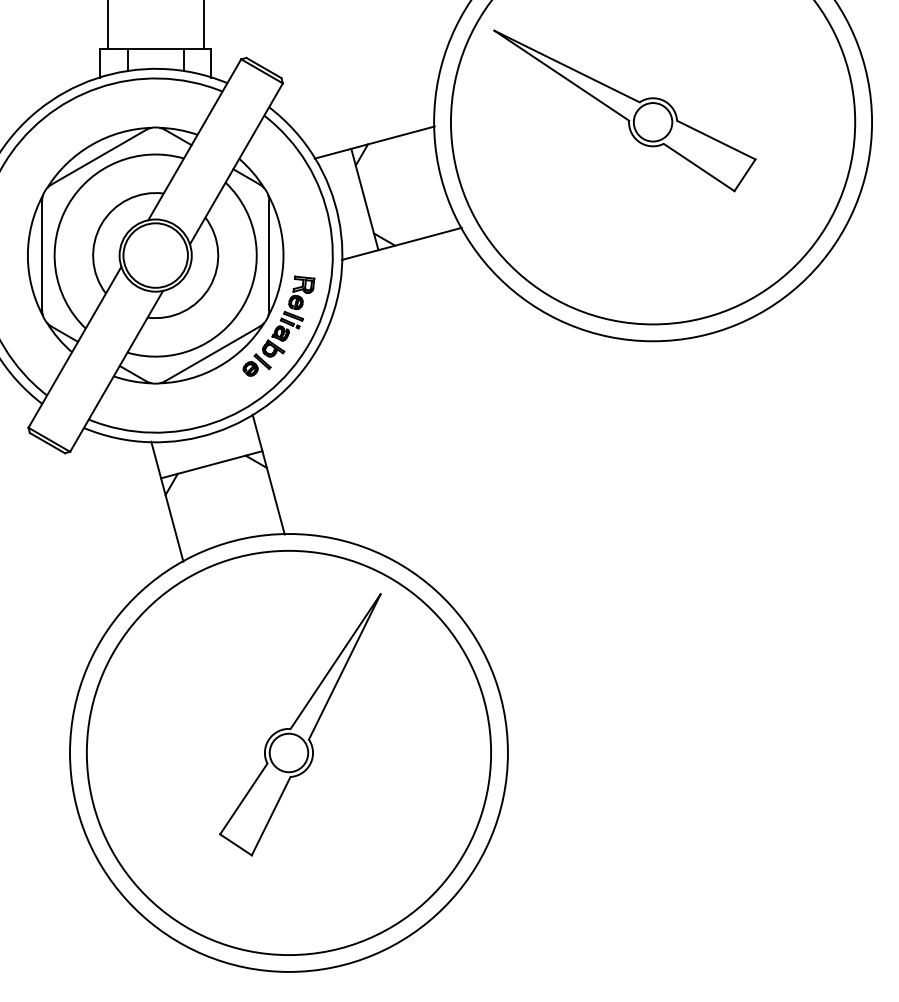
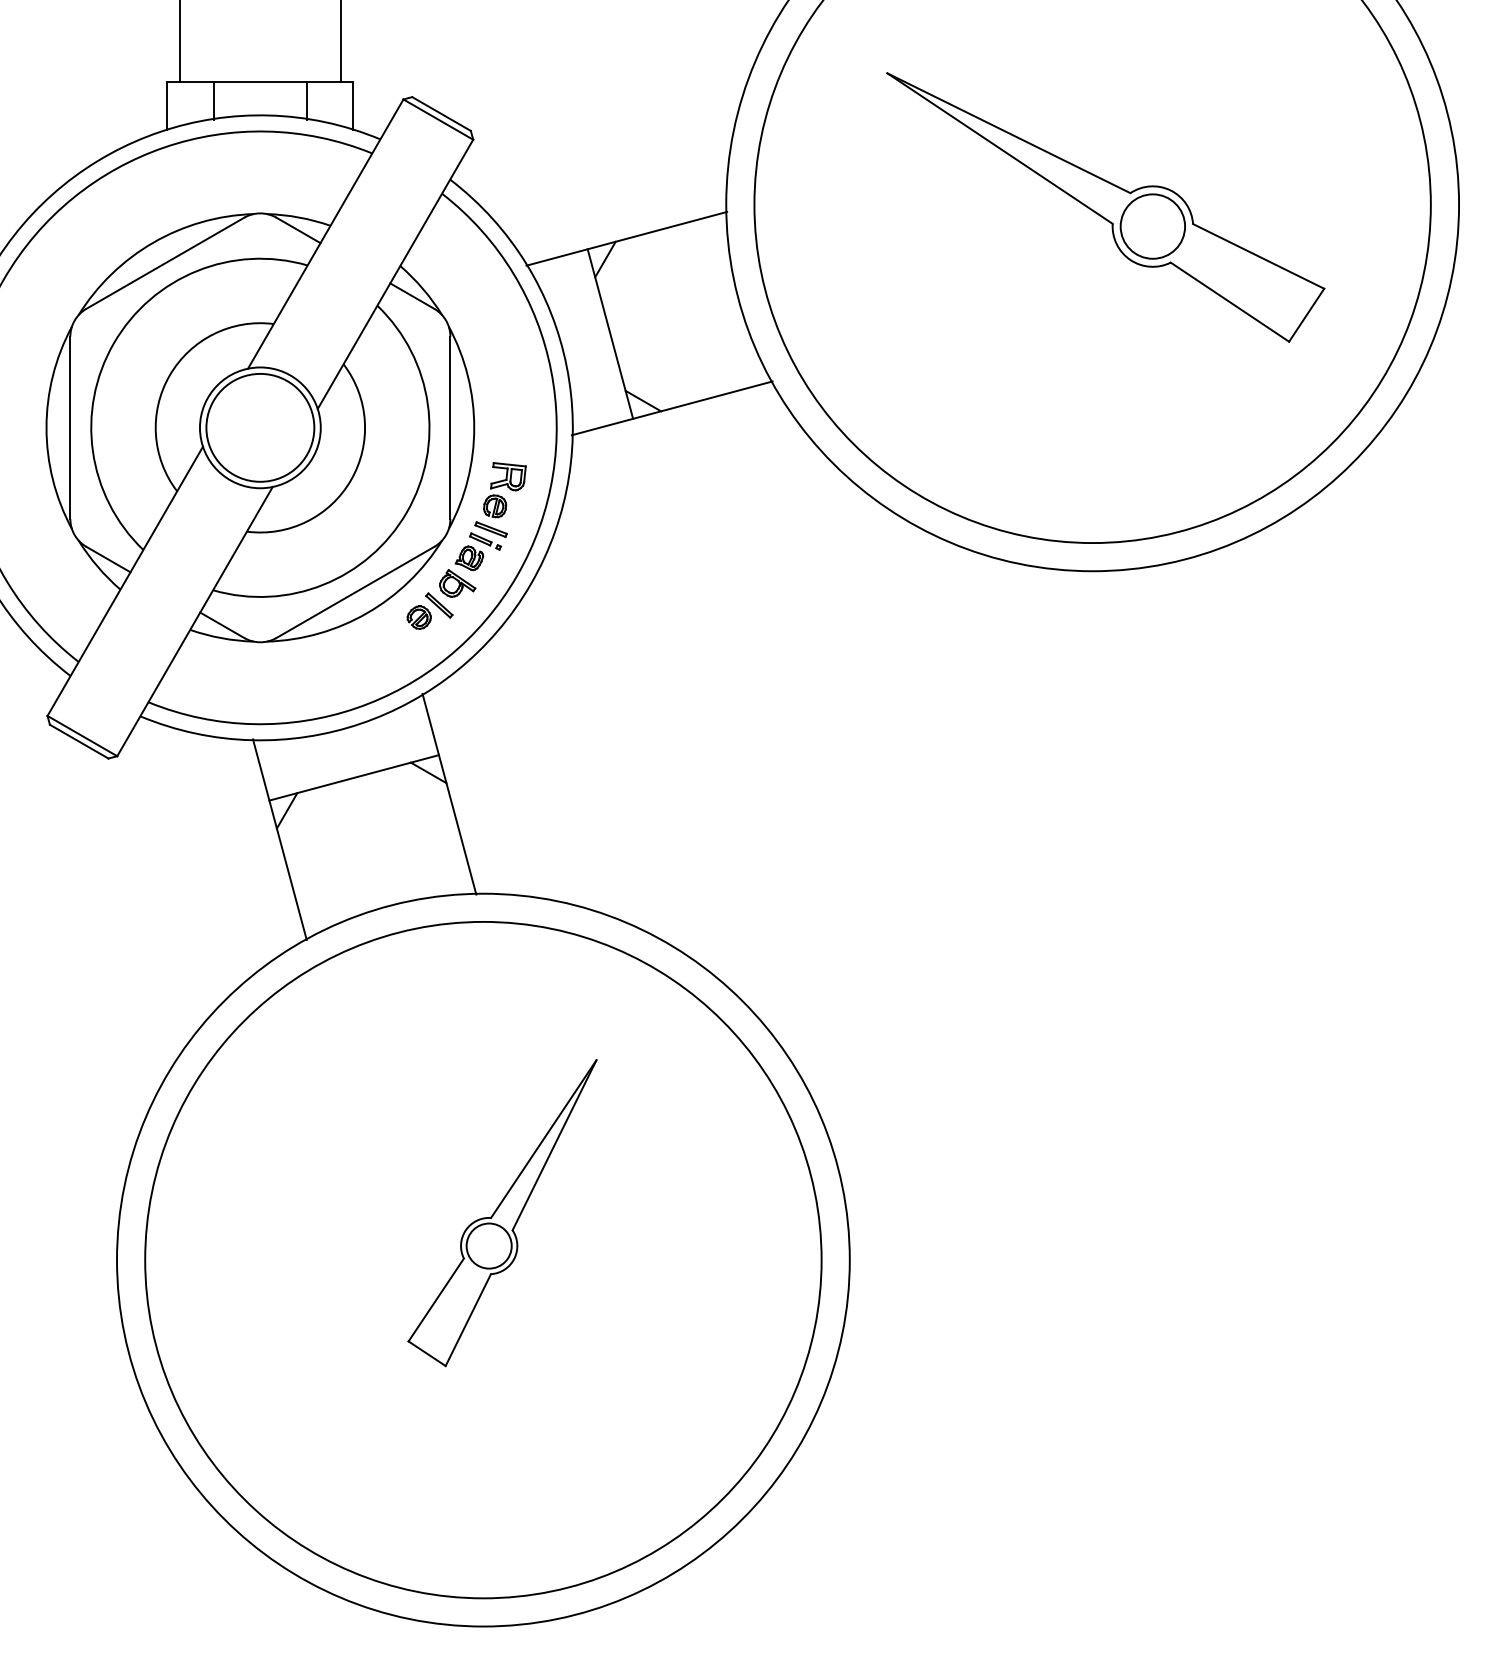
part: (624, 110) -> (1105, 206), moved
part: (300, 724) -> (502, 1212), size x0.7

